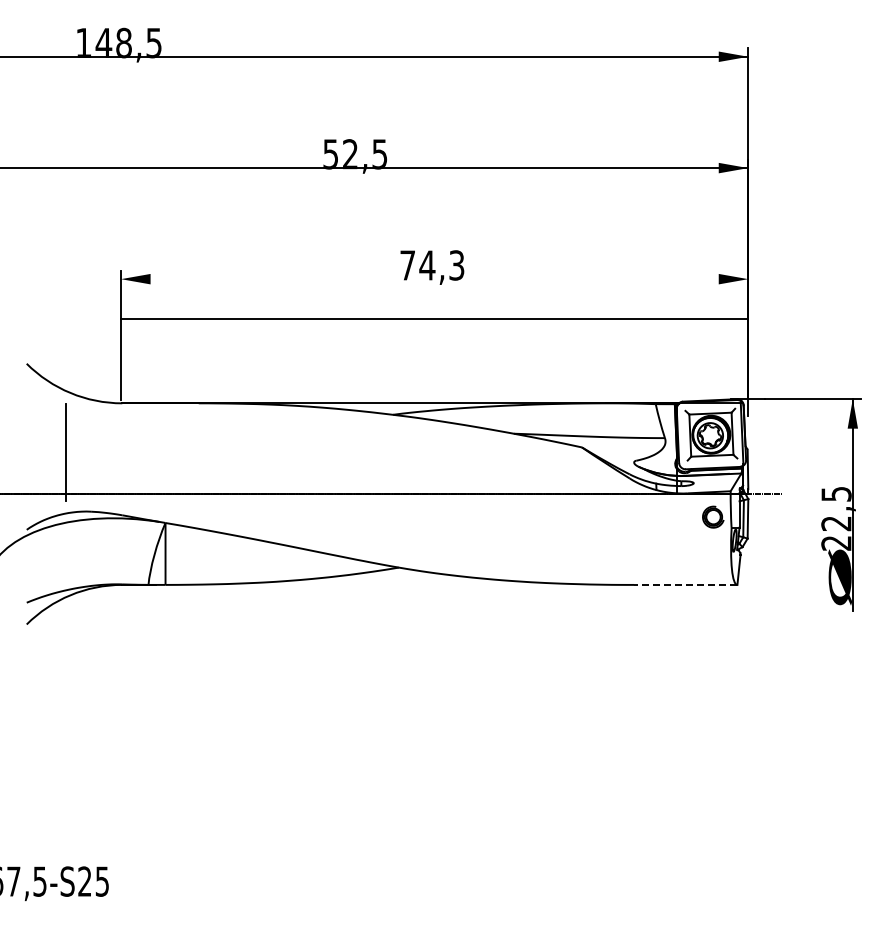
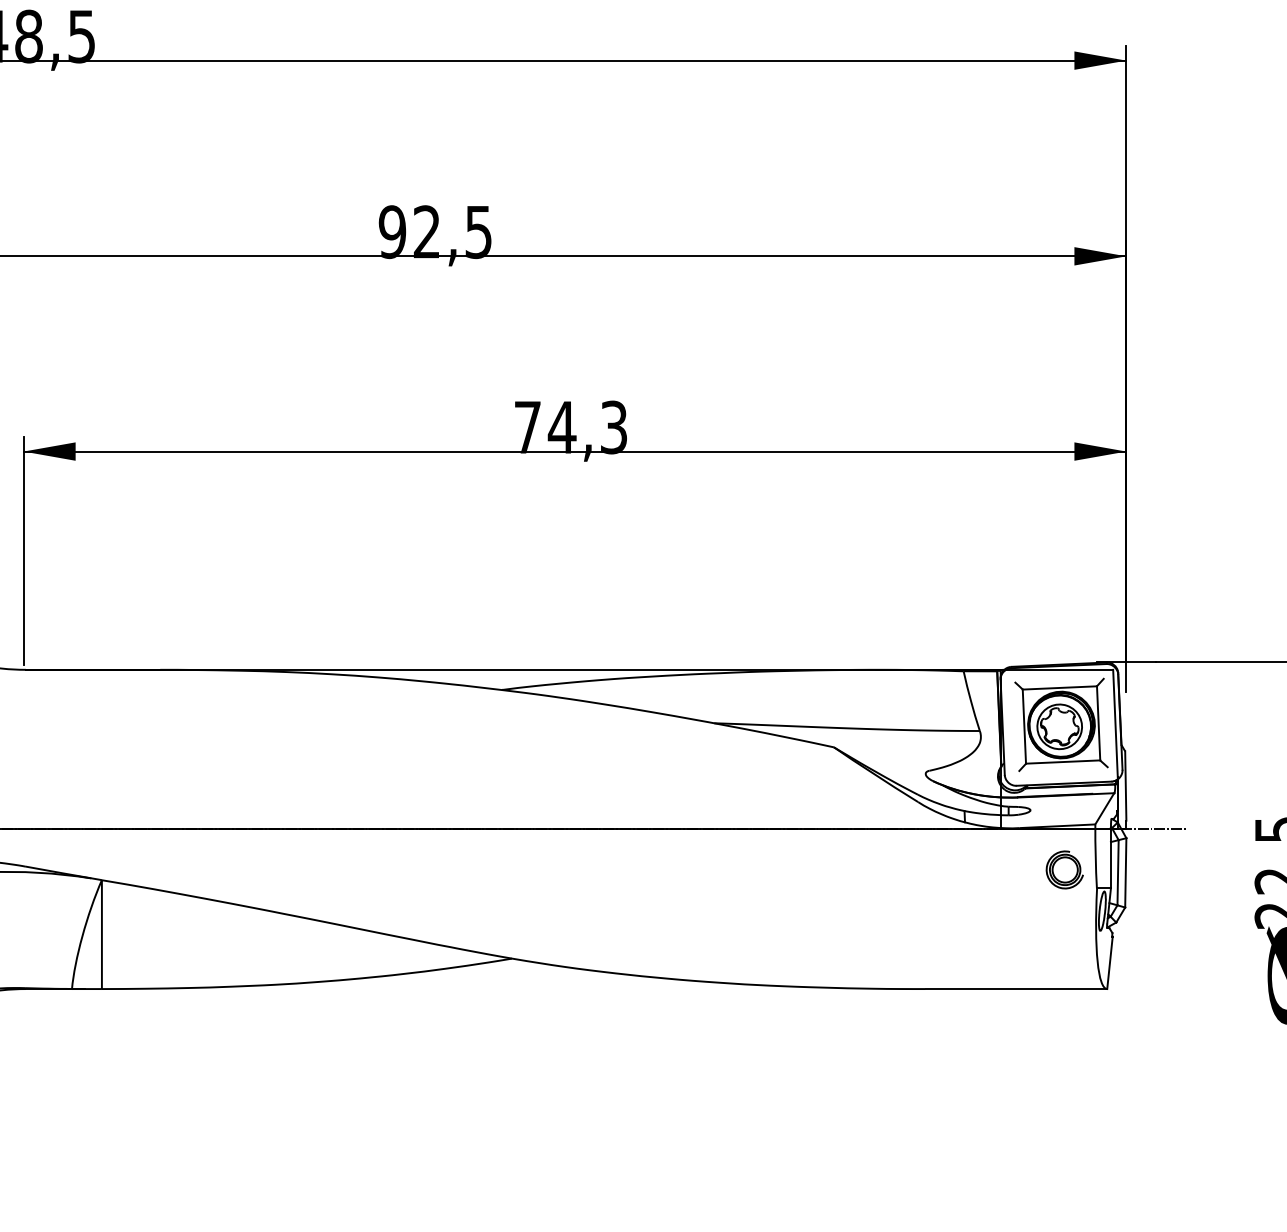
text: (330, 154) -> (391, 232), 52,5 -> 92,5
line: (434, 319) -> (574, 452), moved
line: (685, 584) -> (1015, 988), dashed -> solid

